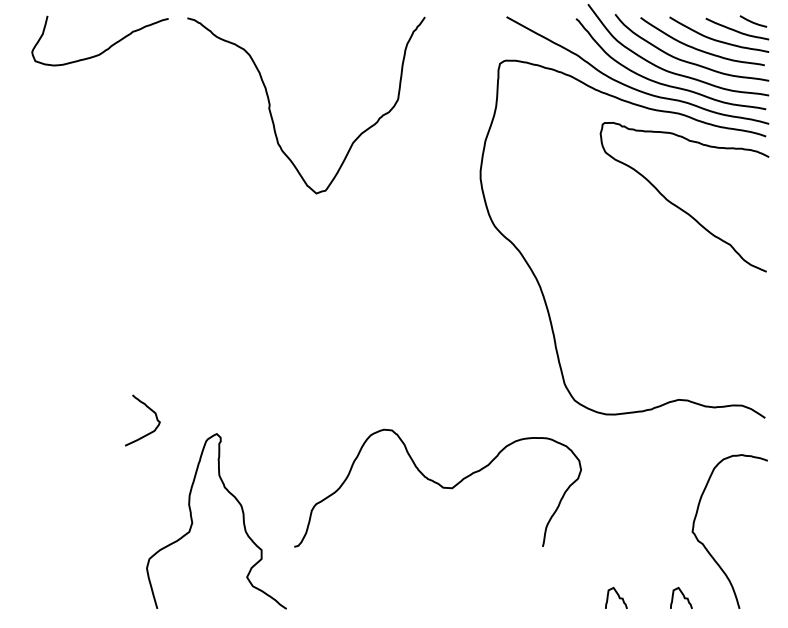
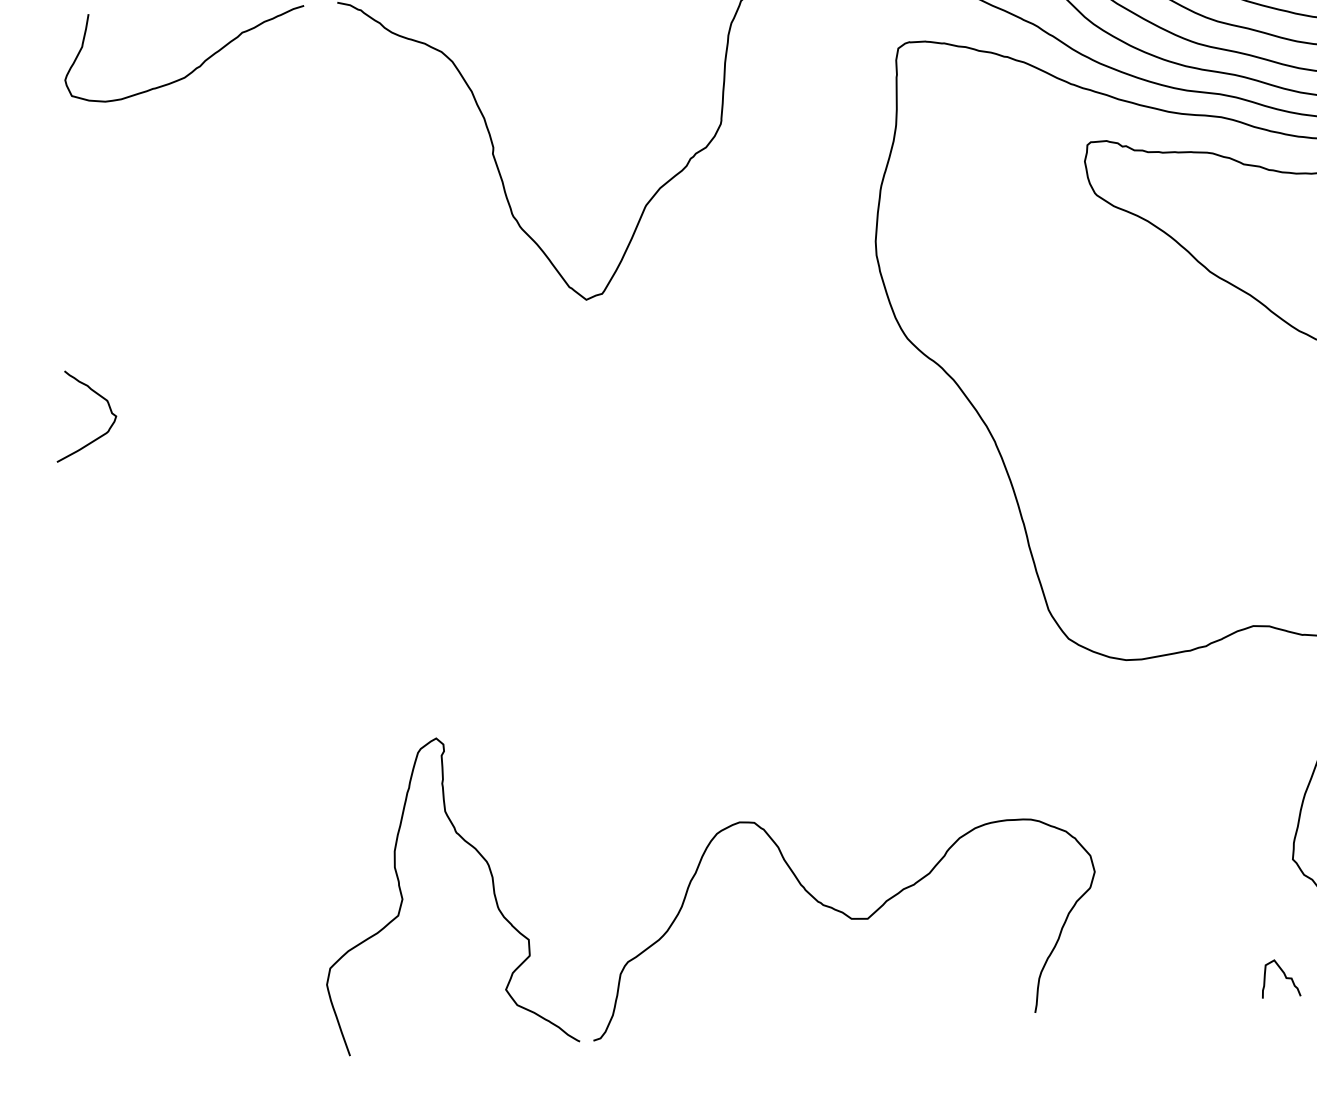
curve: (151, 411) -> (100, 398), moved
curve: (438, 485) -> (842, 915), moved
curve: (618, 597) -> (1168, 984), removed

